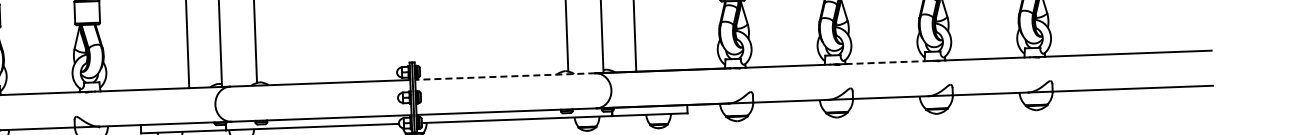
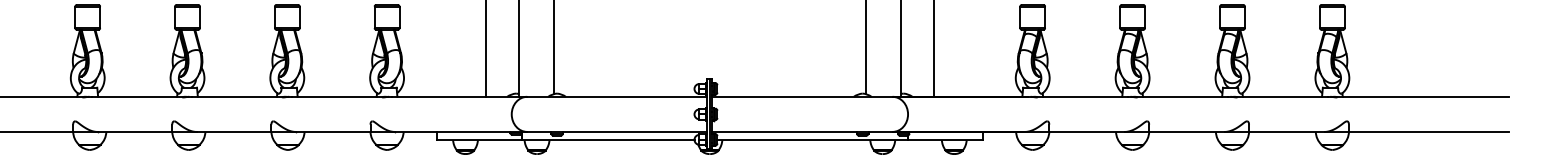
line: (888, 62) -> (1185, 96), dashed -> solid
line: (504, 76) -> (801, 96), dashed -> solid

